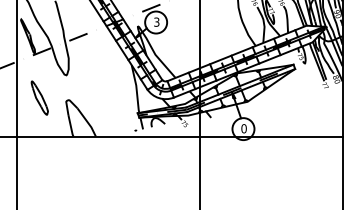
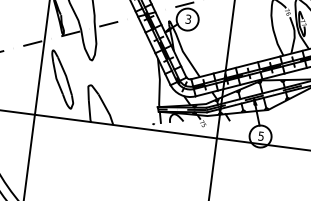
part: (39, 97) -> (62, 78), size x1.67
text: (243, 128) -> (260, 135), 0 -> 5

